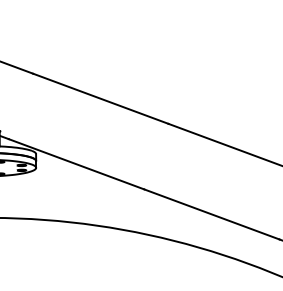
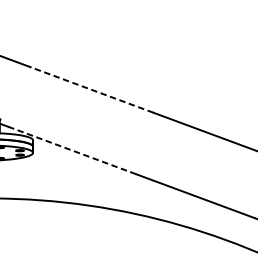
line: (100, 98) -> (91, 89), solid -> dashed
line: (76, 164) -> (69, 149), solid -> dashed

